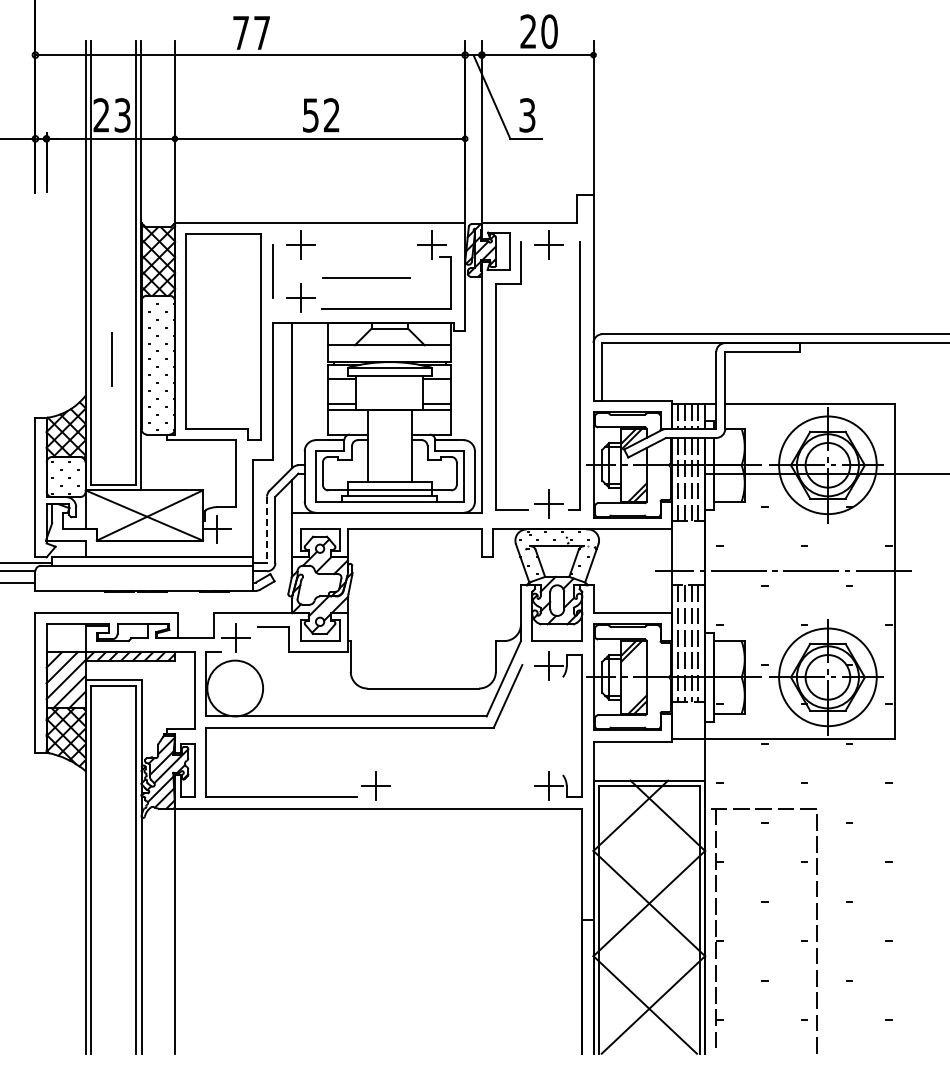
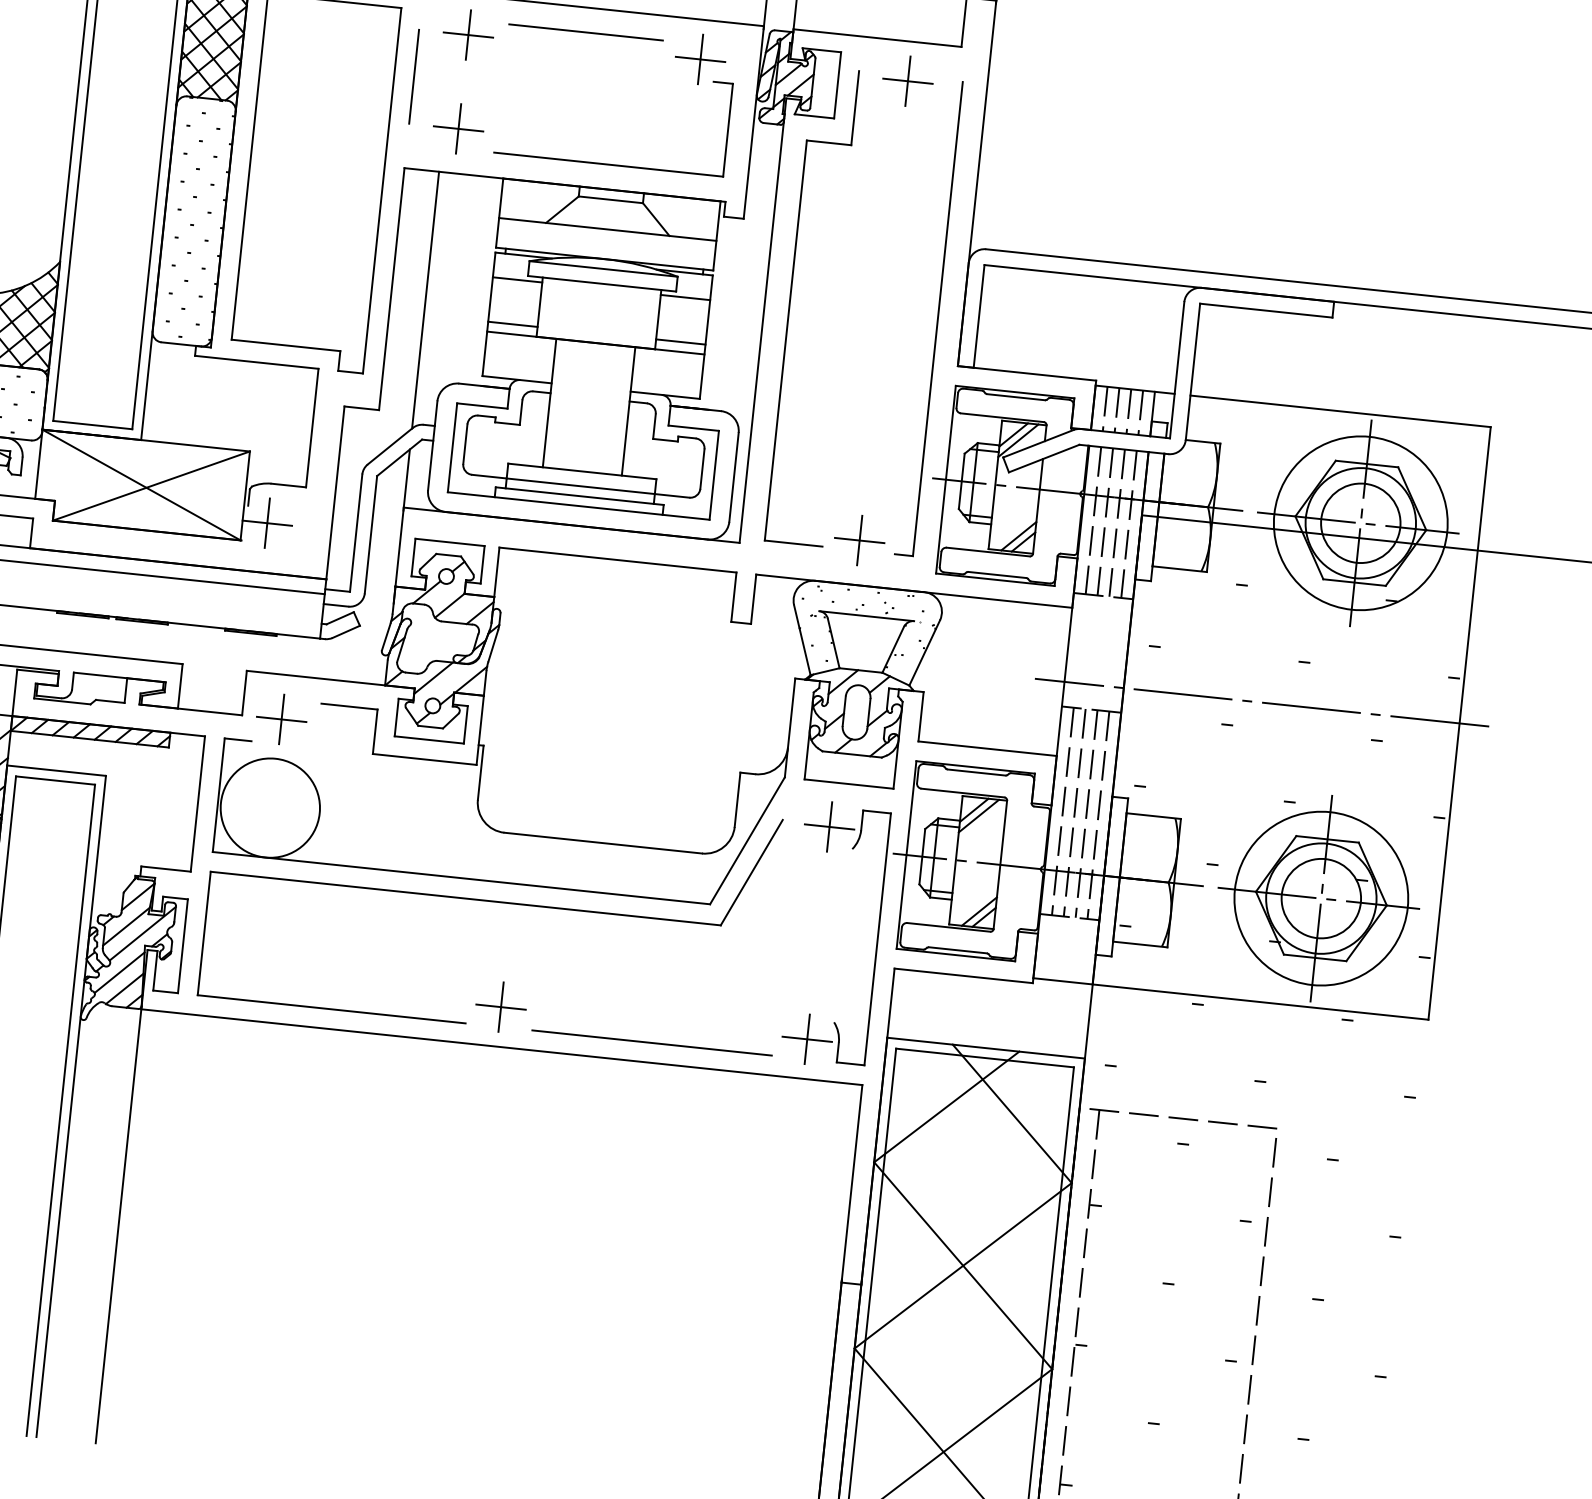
line: (366, 277) -> (586, 30), moved
line: (111, 359) -> (112, 202), removed
line: (267, 530) -> (356, 534), dashed -> solid
line: (462, 797) -> (652, 1043), added

